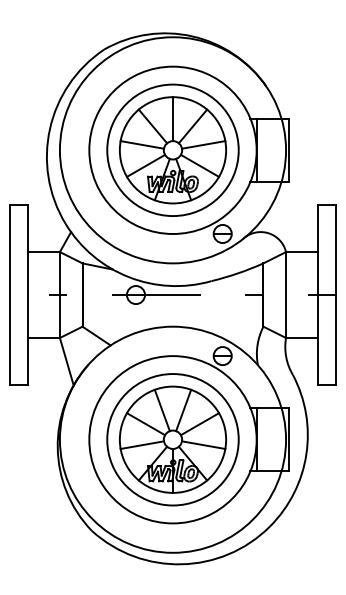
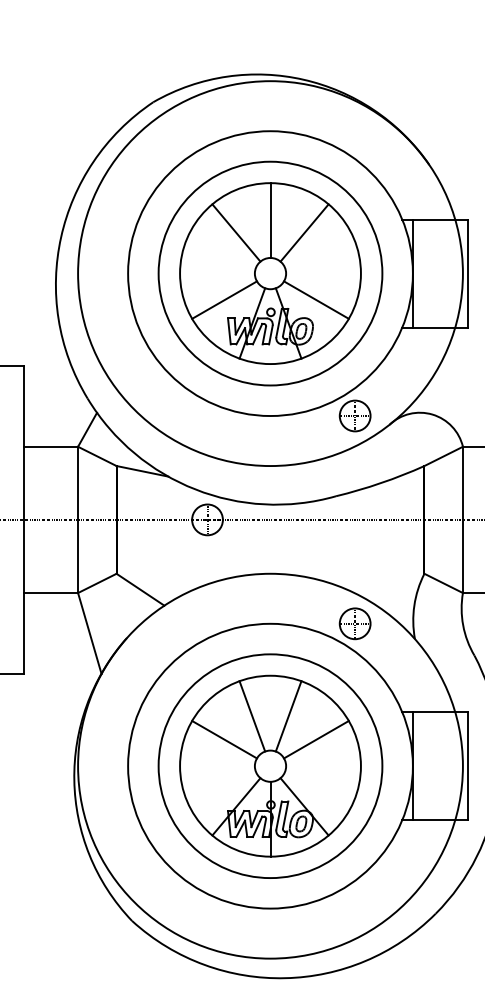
line: (141, 144) -> (216, 263), removed
line: (203, 144) -> (322, 263), removed
line: (141, 444) -> (216, 774), removed
line: (203, 444) -> (322, 774), removed

